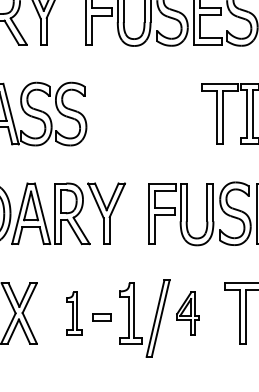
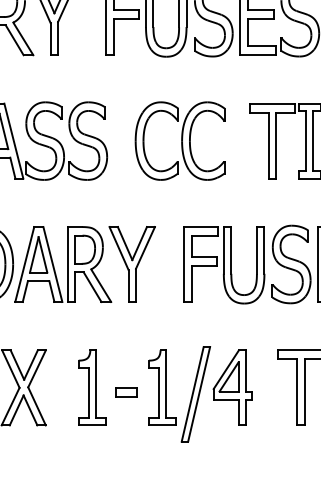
part: (144, 113) -> (179, 140), added
part: (74, 313) -> (92, 387), size x1.43
part: (187, 313) -> (232, 387), size x1.43

